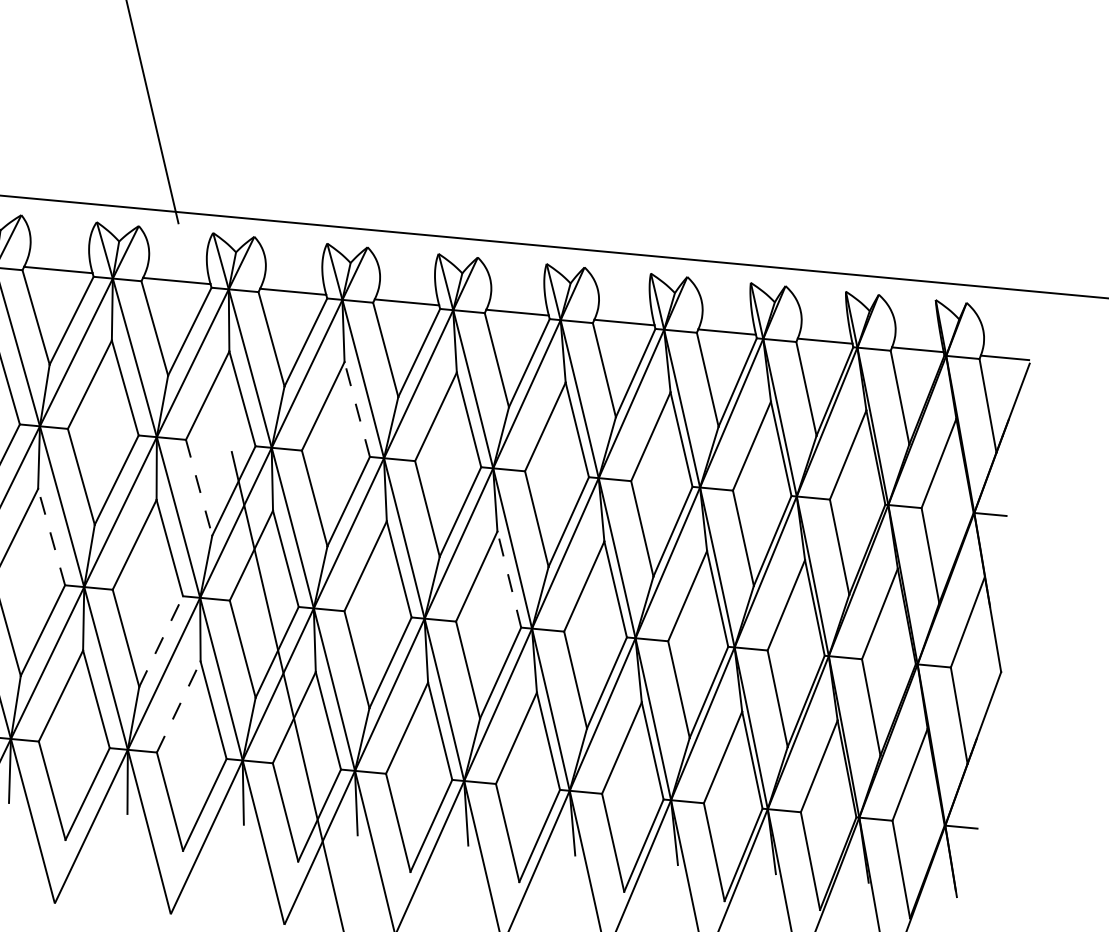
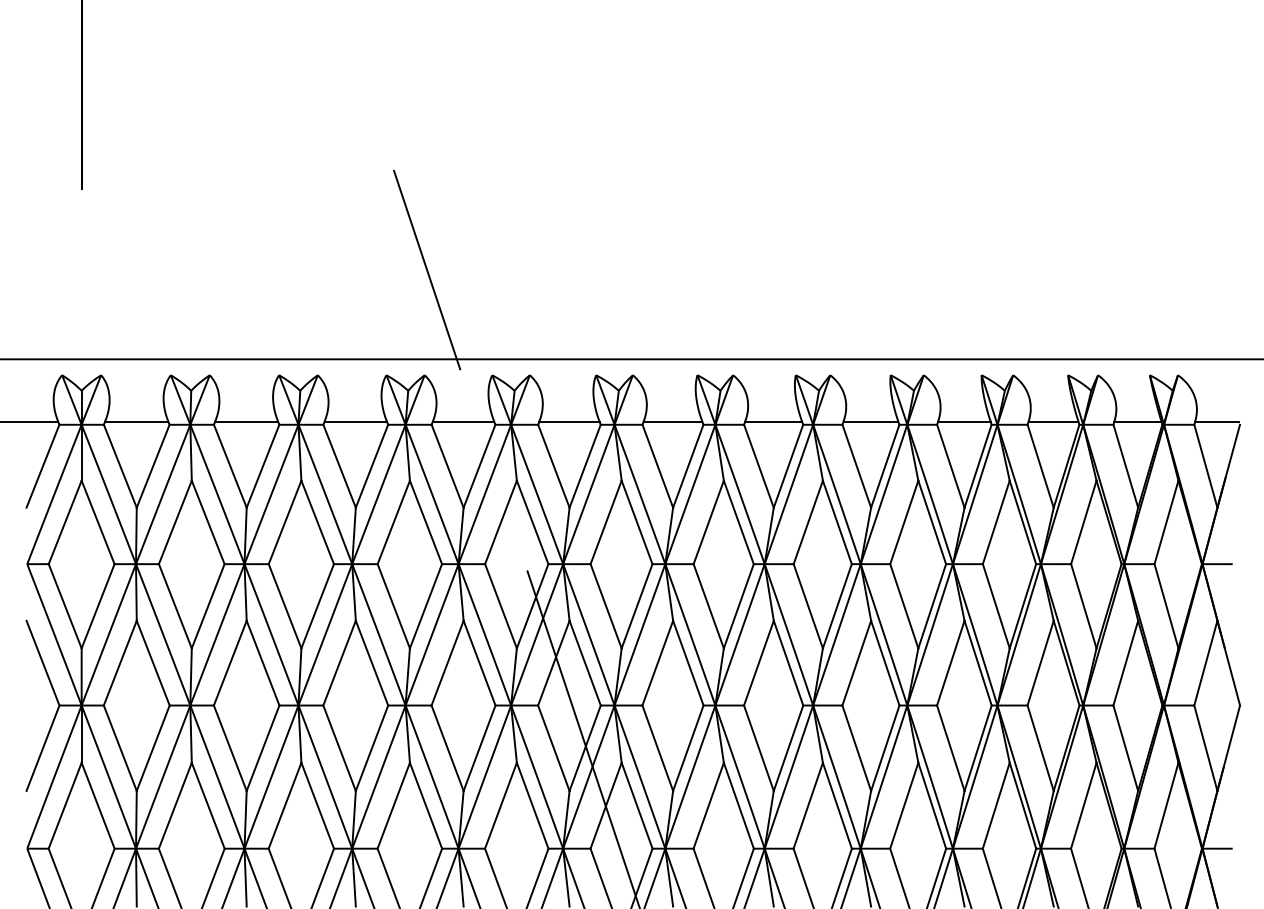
line: (356, 408) -> (636, 521), dashed -> solid
line: (199, 488) -> (501, 606), dashed -> solid
line: (51, 536) -> (371, 662), dashed -> solid
line: (509, 579) -> (788, 663), dashed -> solid
line: (161, 641) -> (479, 748), dashed -> solid
line: (178, 706) -> (500, 805), dashed -> solid

